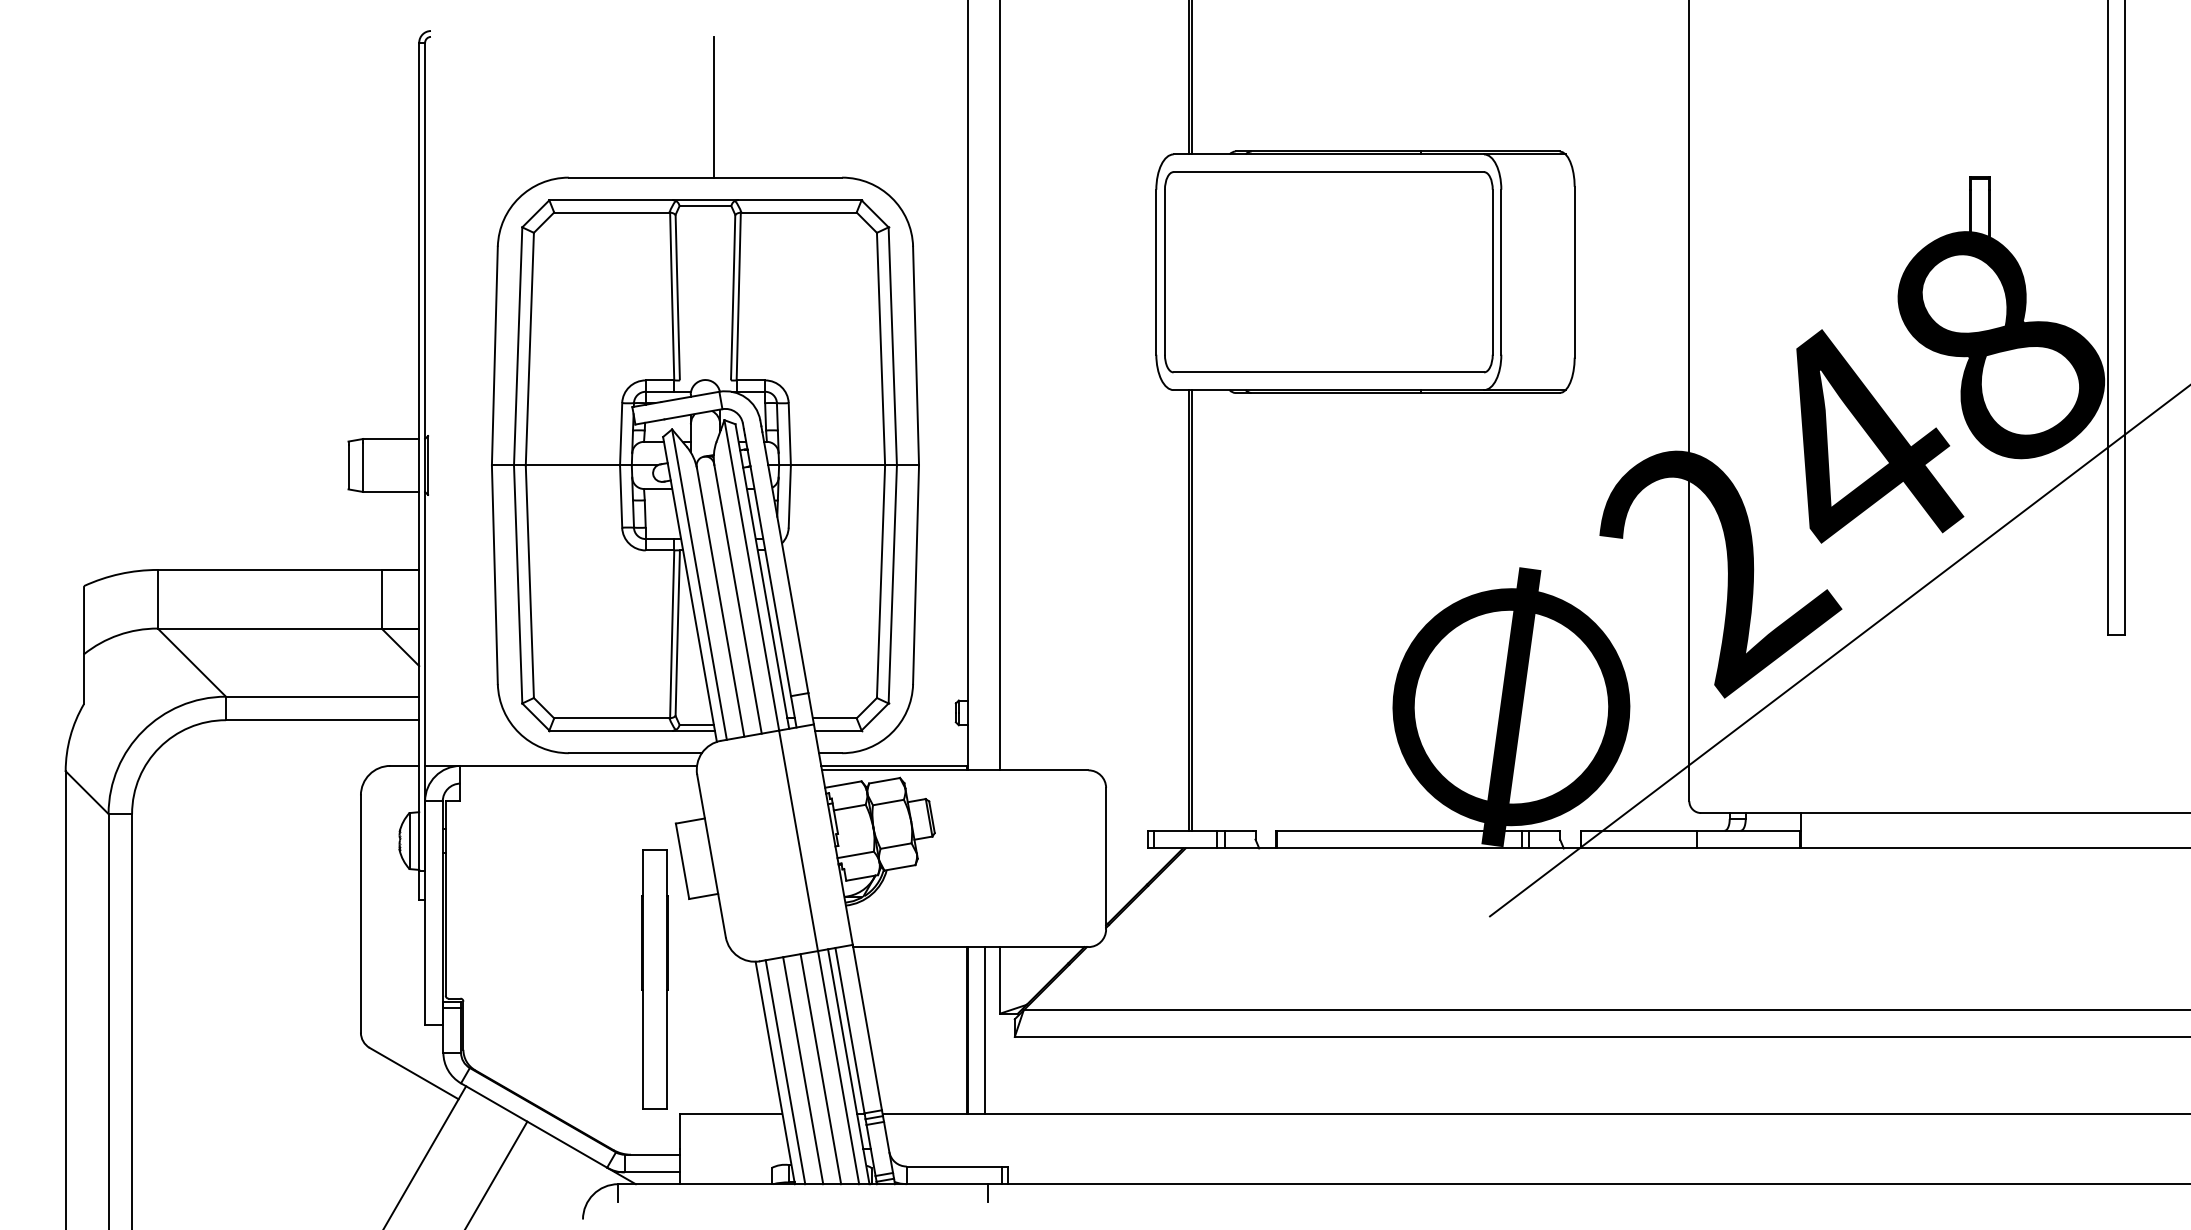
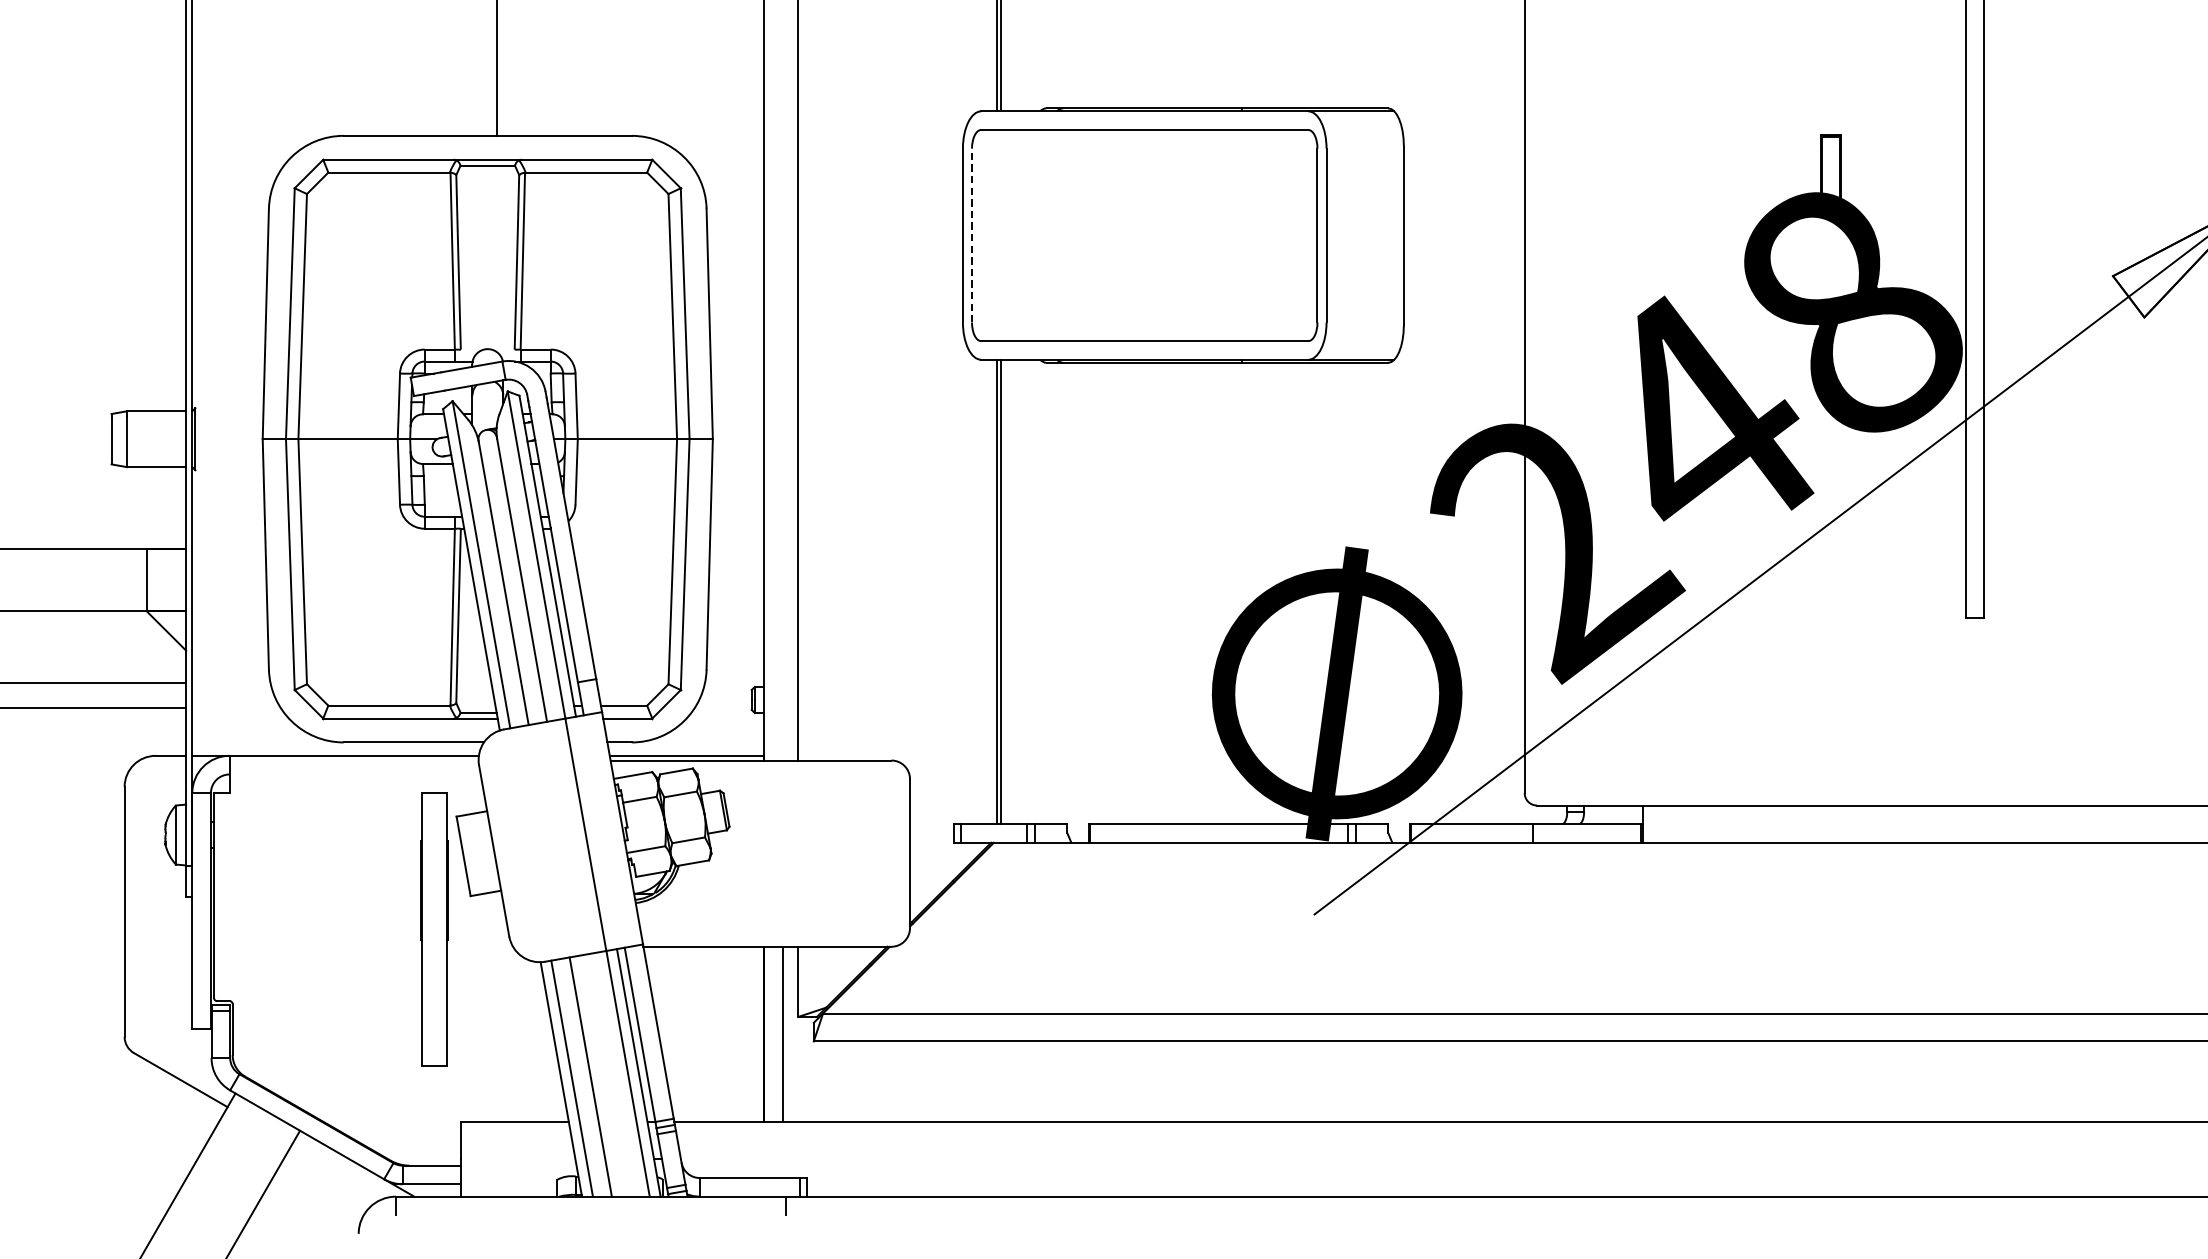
line: (1164, 271) -> (971, 234), solid -> dashed
part: (654, 979) -> (434, 929), moved
line: (820, 1069) -> (609, 1075), removed

